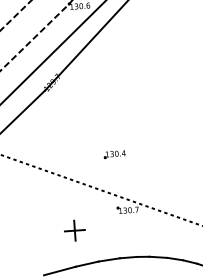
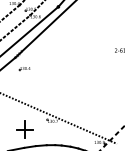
part: (114, 156) -> (24, 69), moved
part: (73, 230) -> (24, 129), size x1.67

